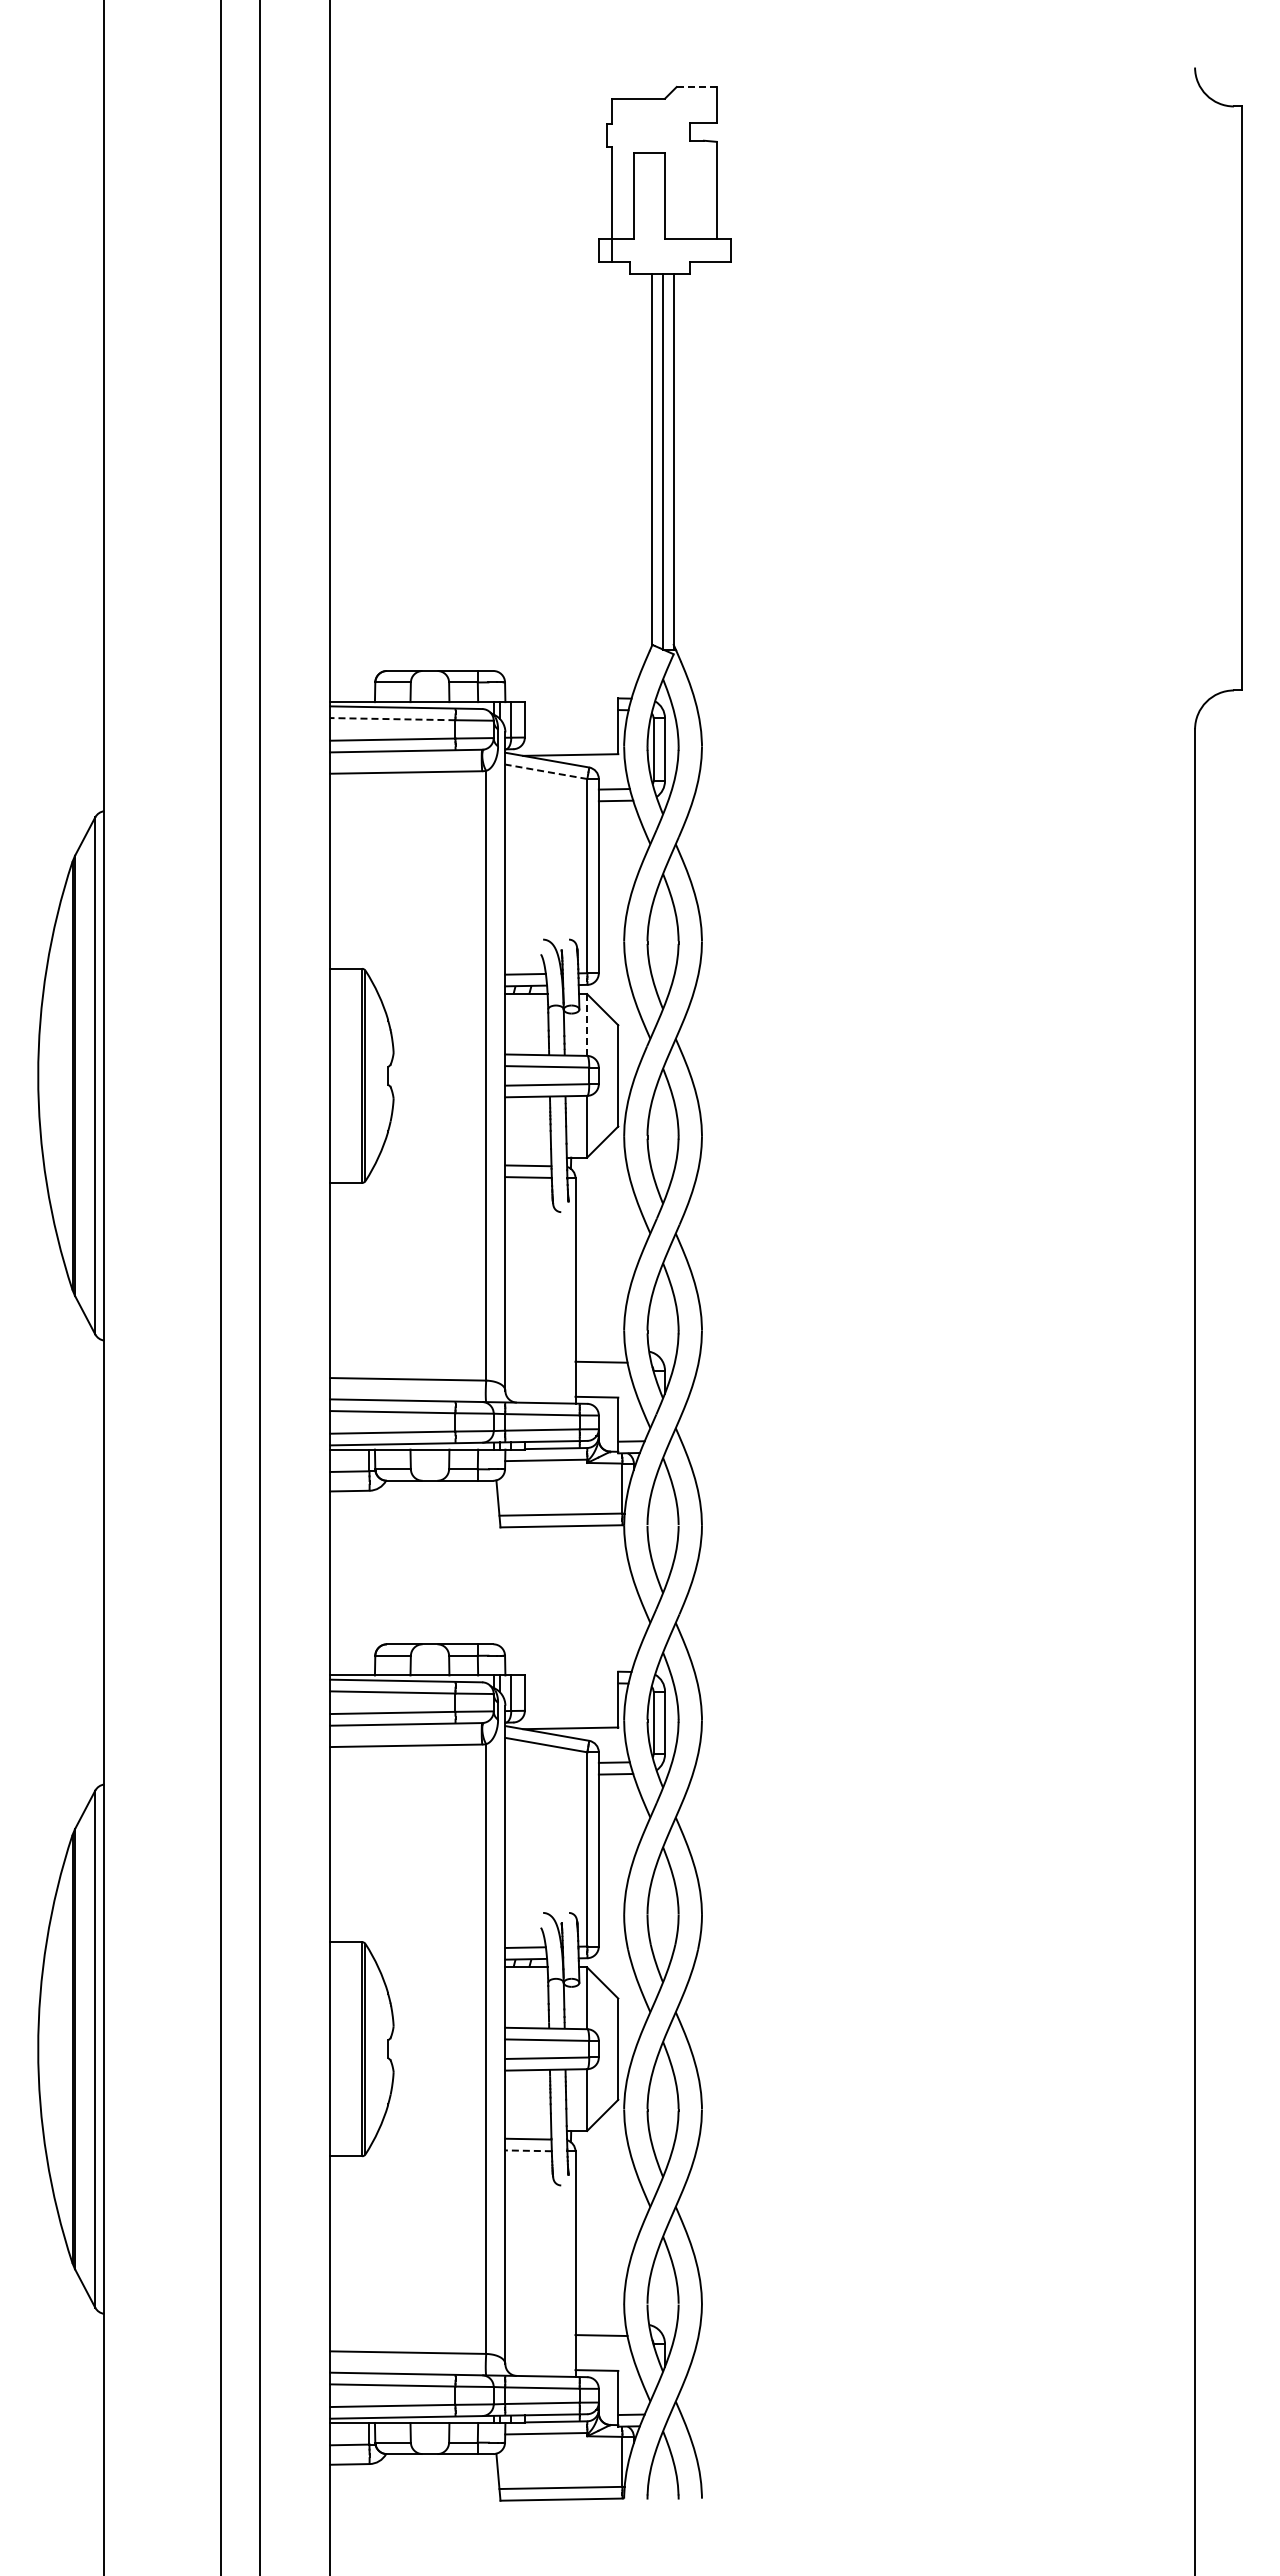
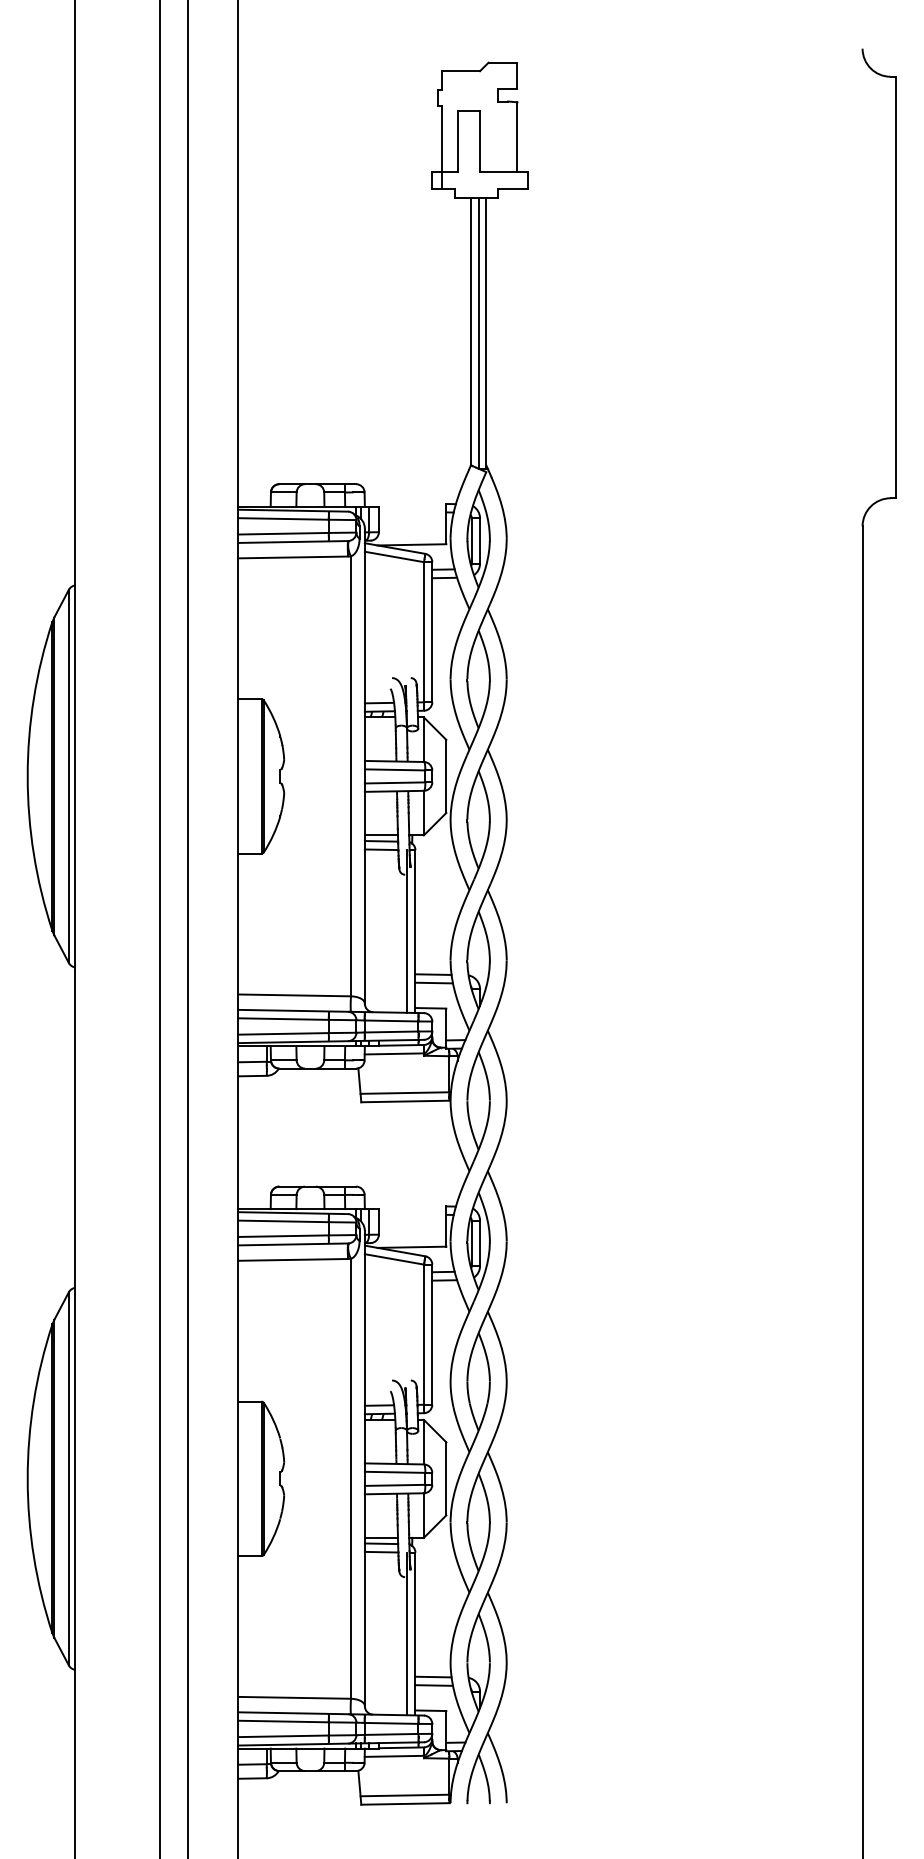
line: (697, 87) -> (503, 63), dashed -> solid
line: (392, 719) -> (283, 519), dashed -> solid
line: (546, 771) -> (394, 556), dashed -> solid
line: (587, 1025) -> (424, 740), dashed -> solid
line: (528, 1157) -> (381, 835), added
line: (564, 1290) -> (407, 931), added
line: (600, 1350) -> (433, 974), added
line: (528, 2130) -> (381, 1537), added
line: (528, 2150) -> (381, 1551), dashed -> solid
line: (564, 2263) -> (407, 1633), added
line: (600, 2323) -> (433, 1676), added

